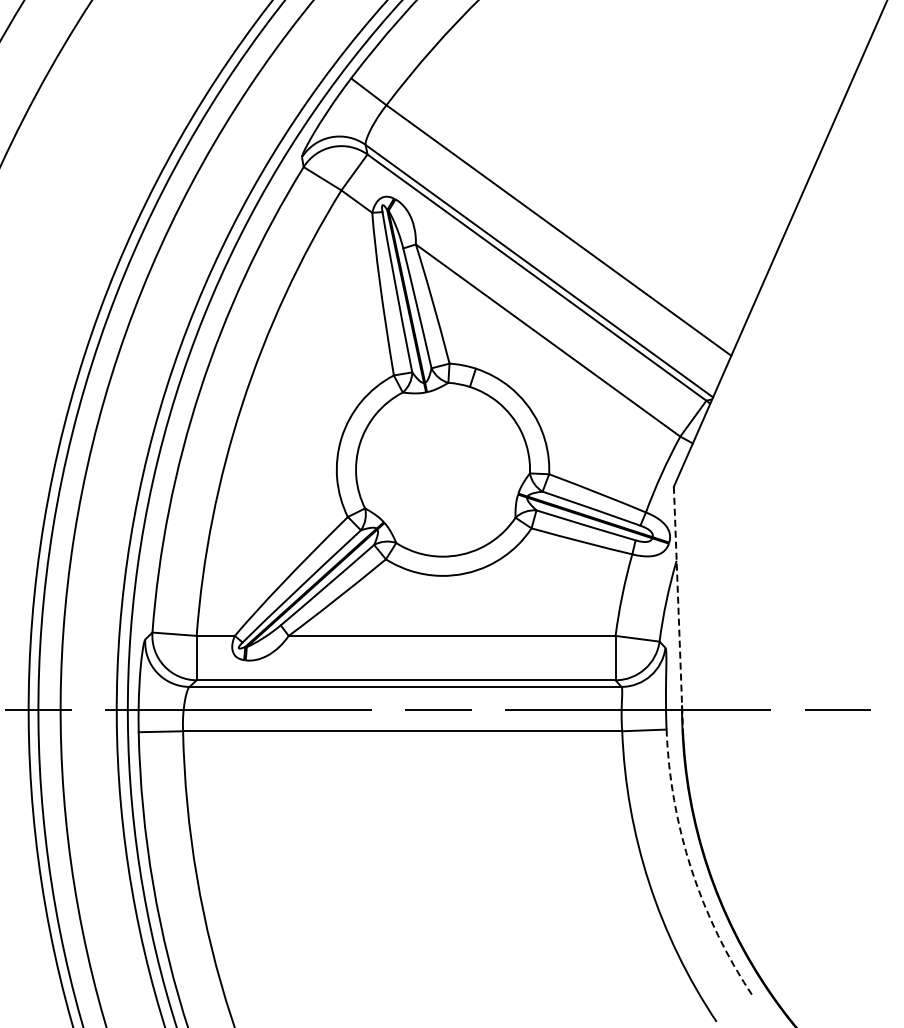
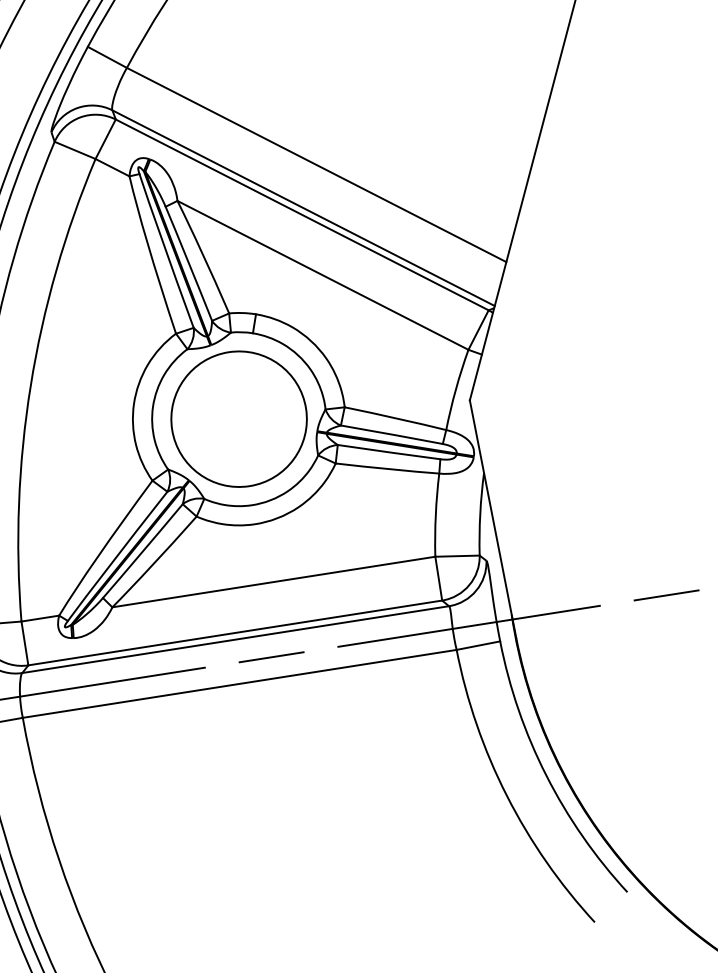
circle: (442, 469) -> (238, 419), added
line: (678, 608) -> (493, 519), dashed -> solid
arc: (691, 869) -> (546, 775), dashed -> solid

